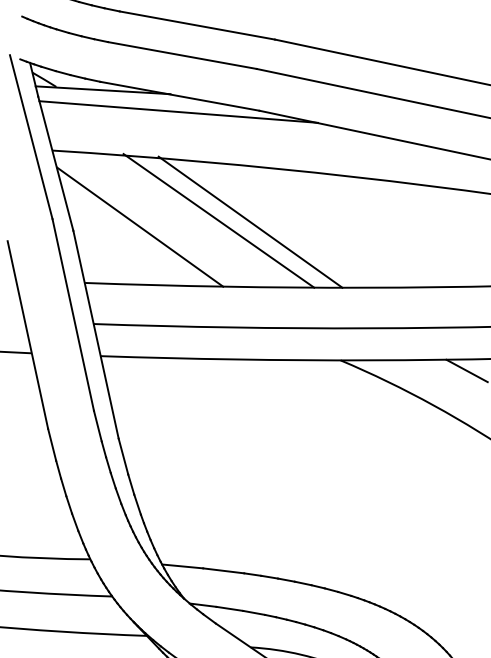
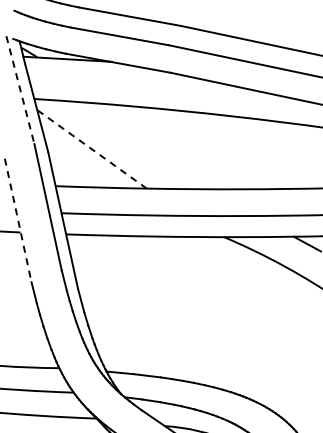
line: (178, 111) -> (117, 73), removed
line: (31, 137) -> (20, 90), solid -> dashed
line: (218, 221) -> (143, 145), removed
line: (250, 222) -> (164, 146), removed
line: (139, 227) -> (91, 149), solid -> dashed
line: (28, 335) -> (18, 220), solid -> dashed

